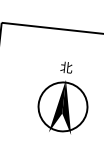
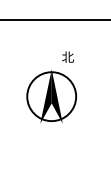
part: (62, 106) -> (51, 96), moved

